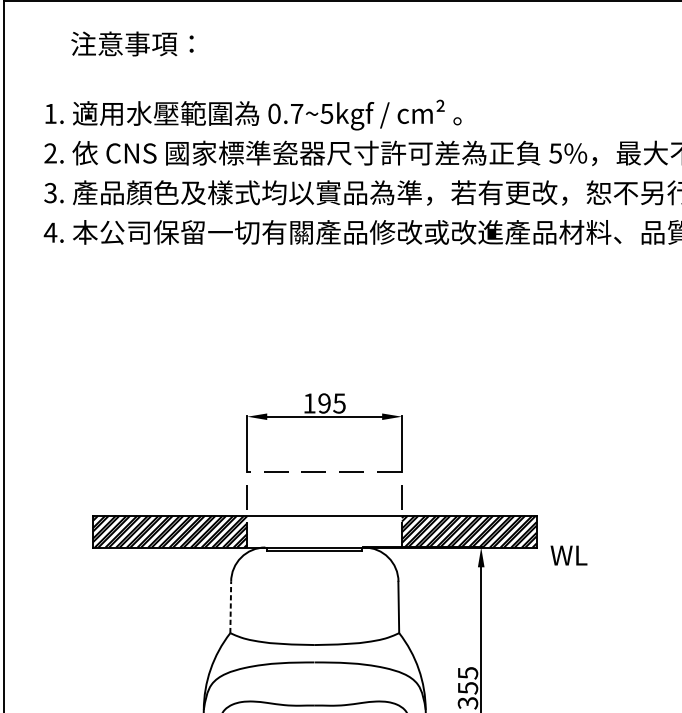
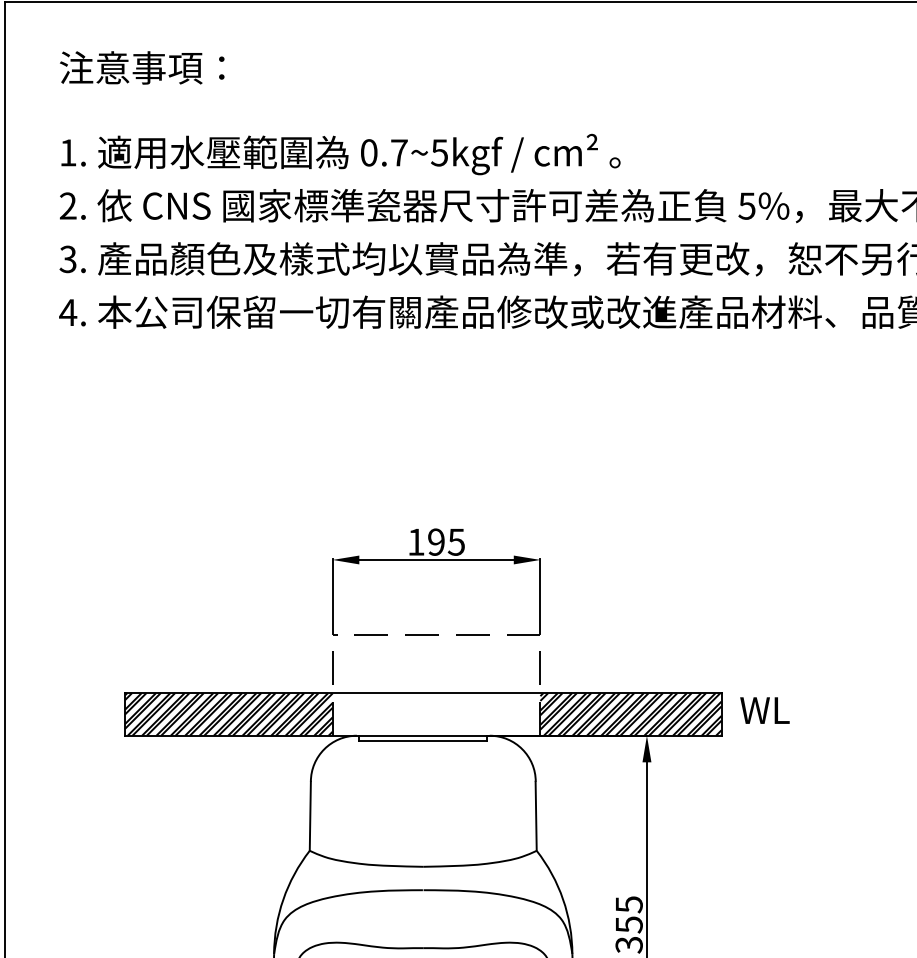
text: (132, 43) -> (142, 67), moved
text: (568, 555) -> (764, 710), moved
line: (230, 607) -> (310, 816), dashed -> solid

